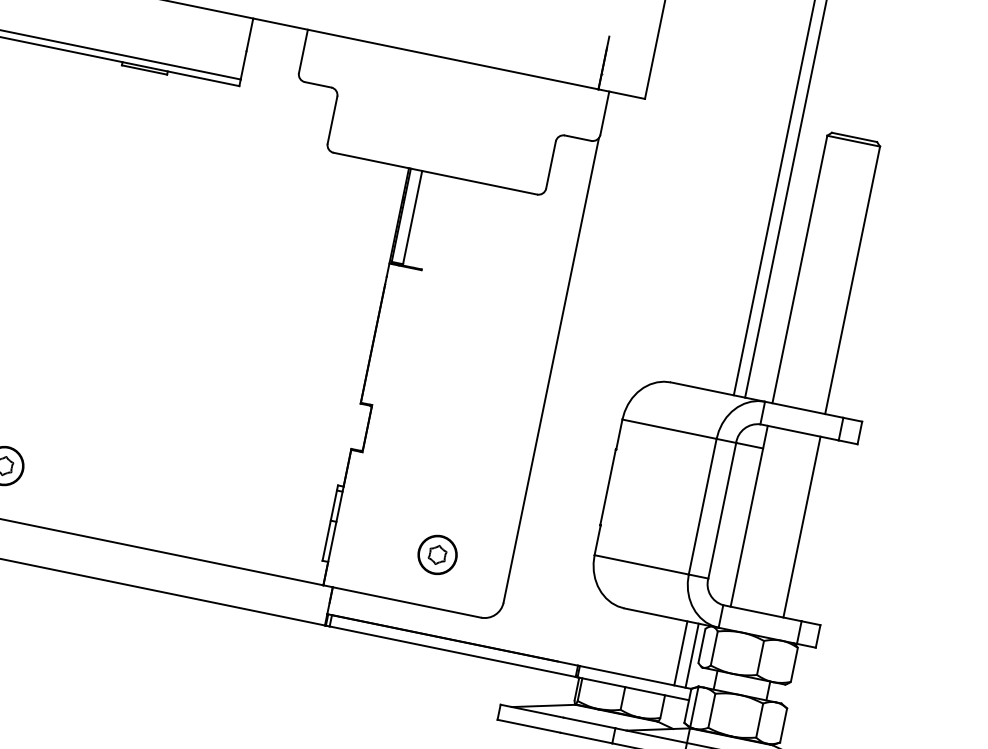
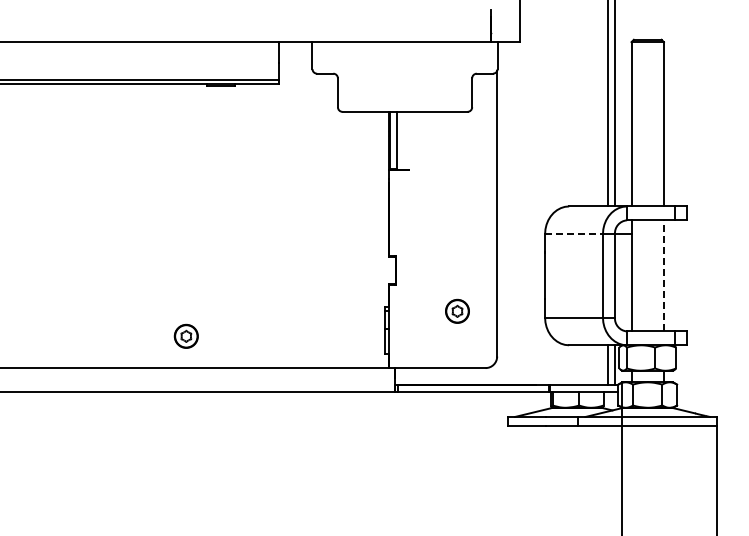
line: (670, 429) -> (574, 234), solid -> dashed
line: (801, 526) -> (663, 275), solid -> dashed
part: (437, 553) -> (457, 310), moved

